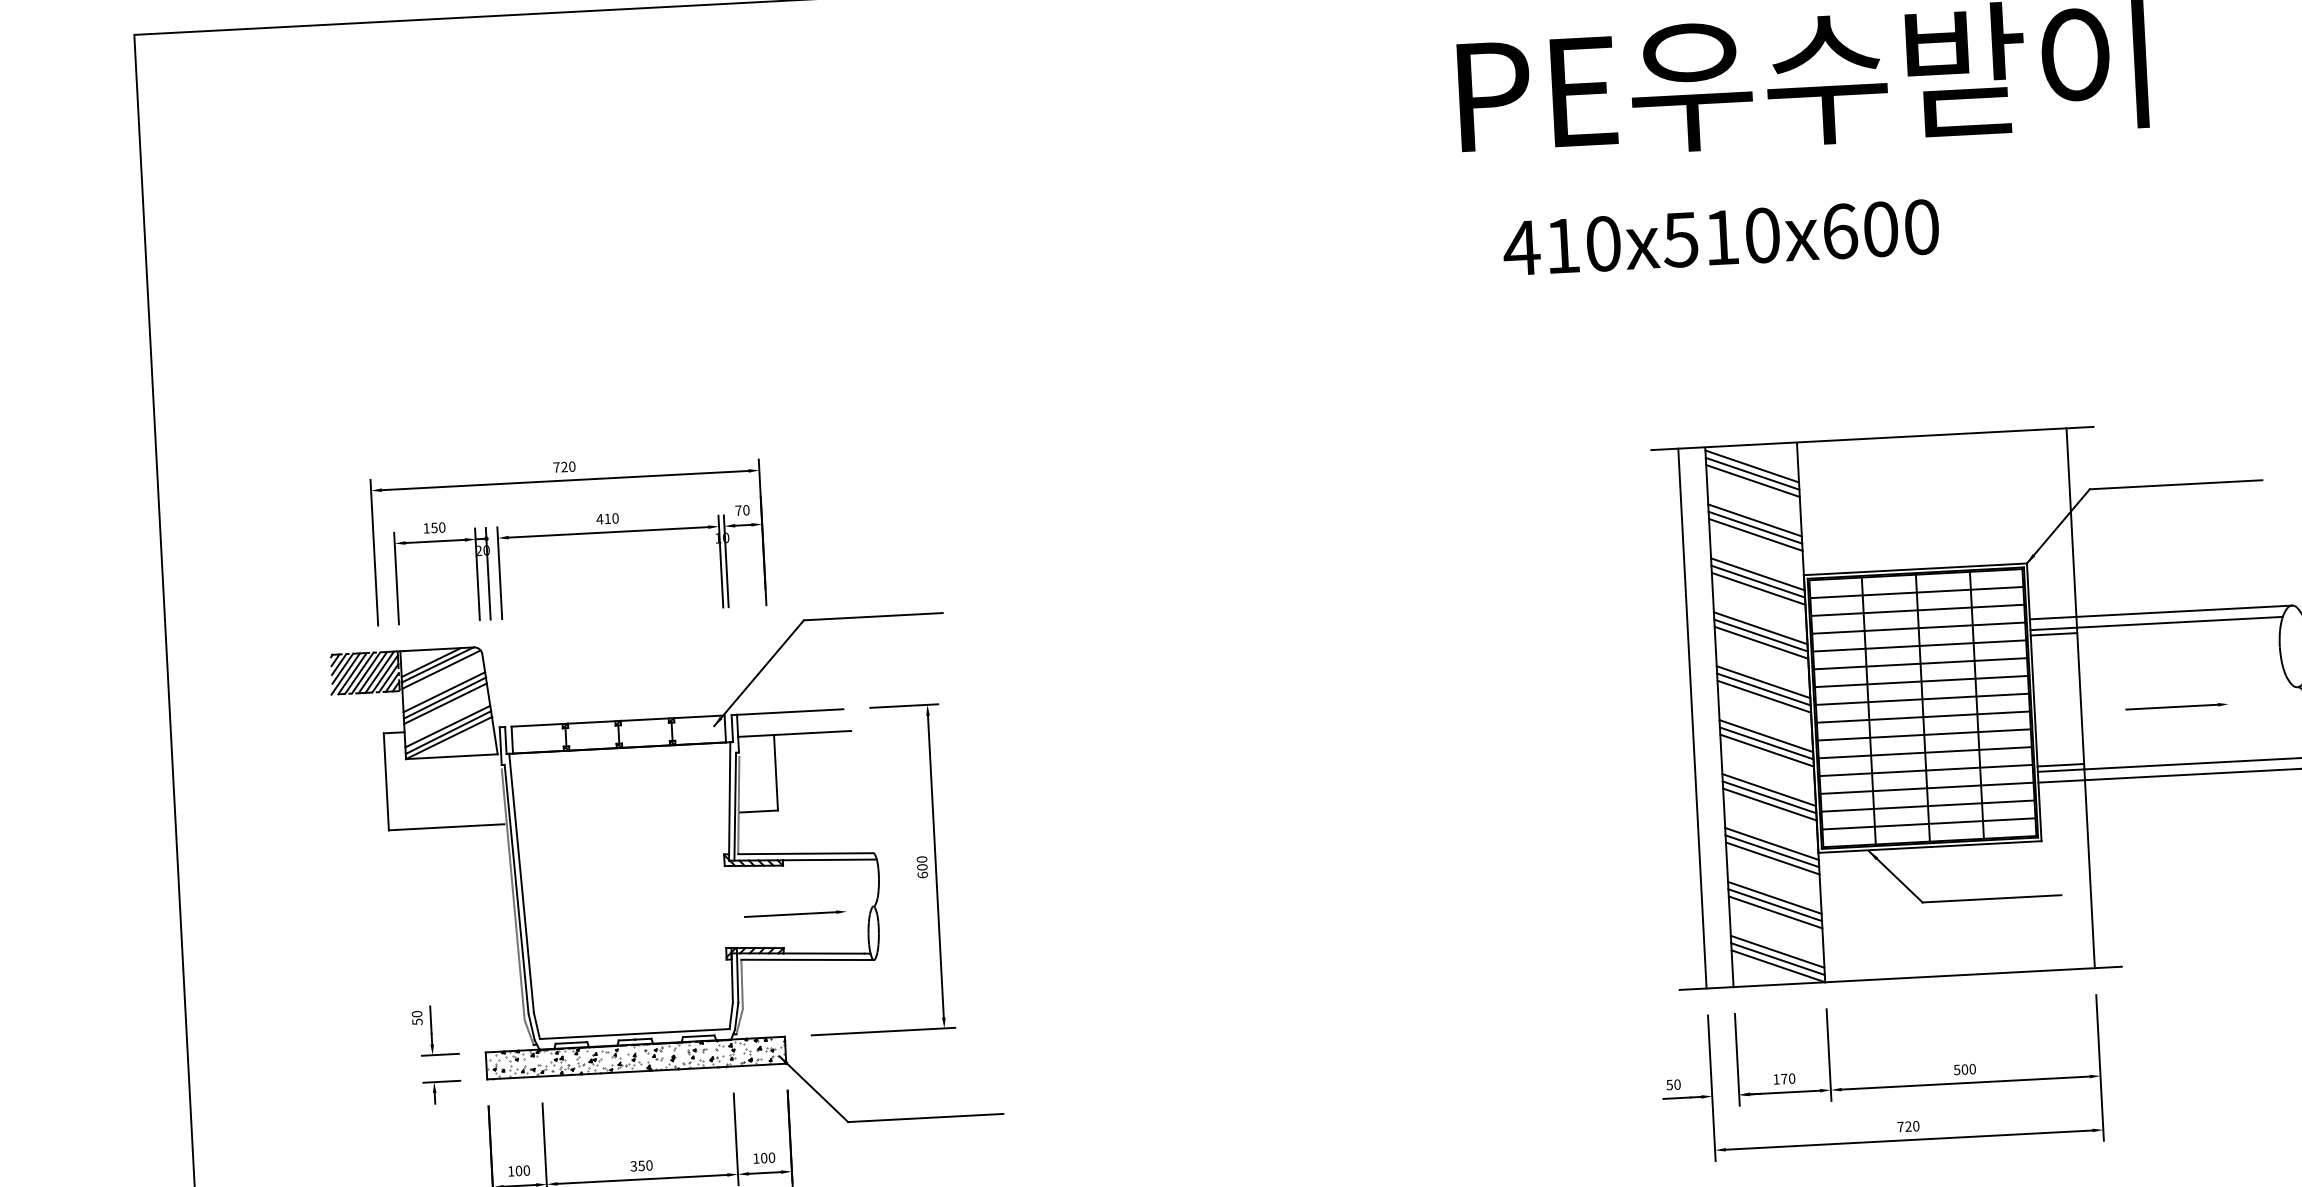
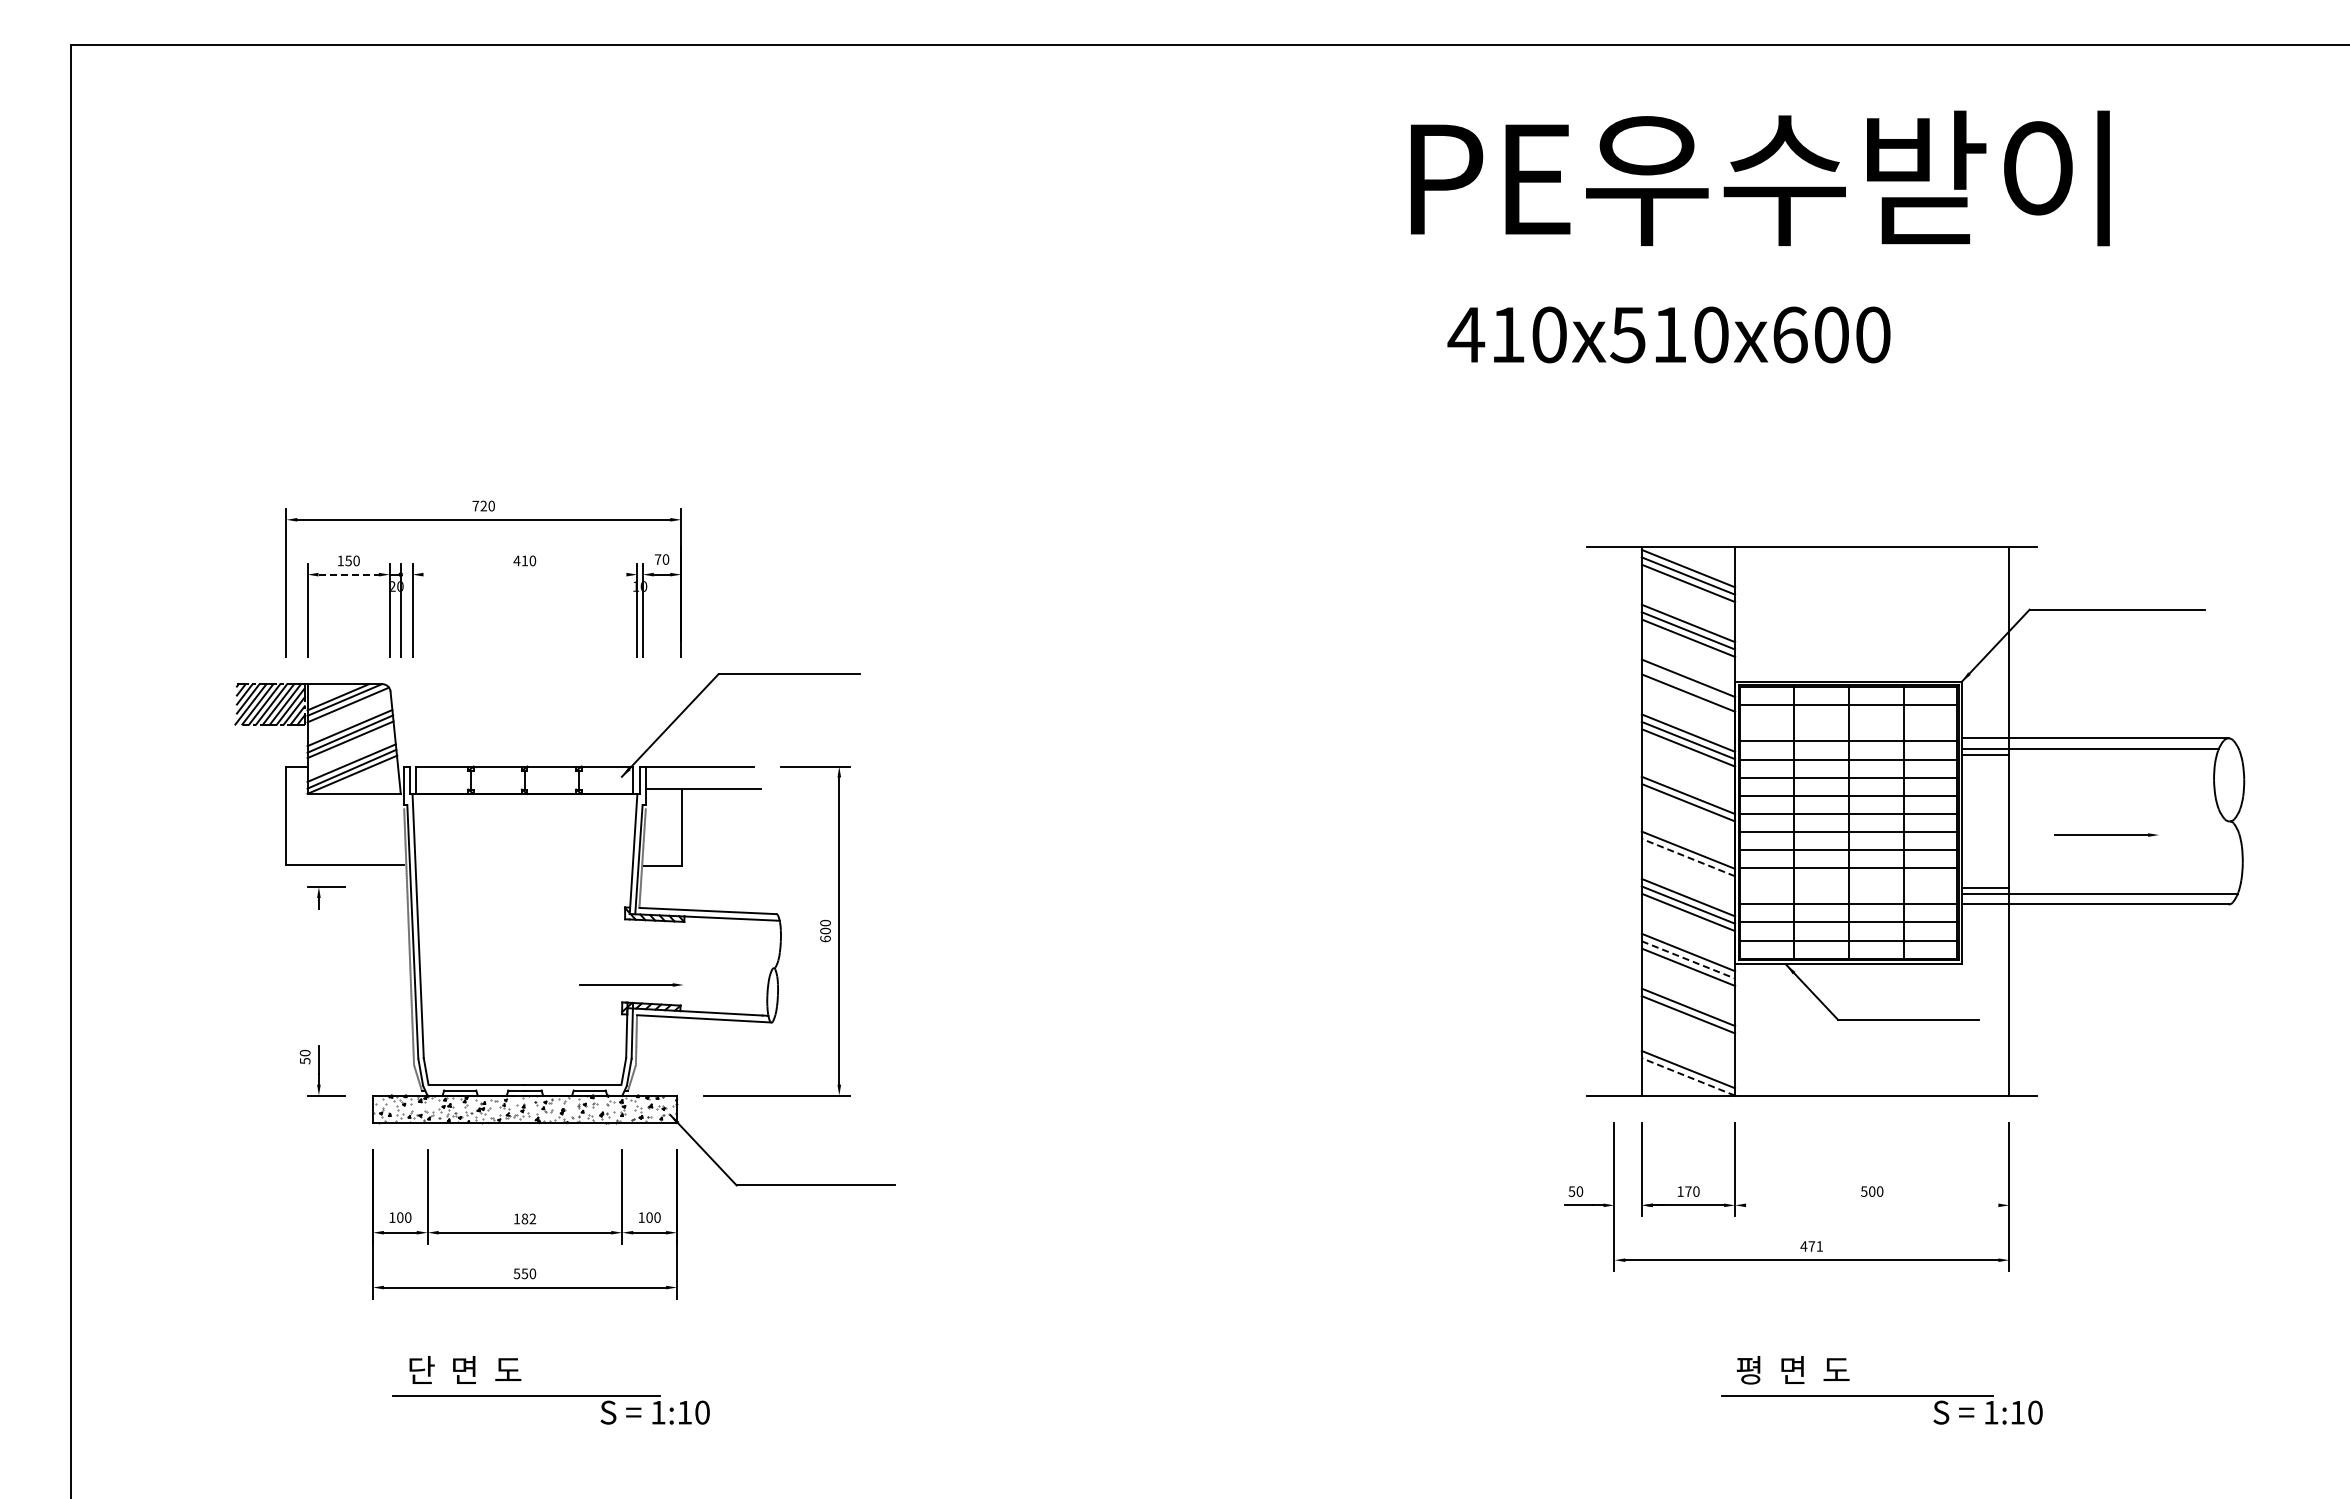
line: (608, 532) -> (524, 574), removed
line: (435, 541) -> (349, 574), solid -> dashed
line: (1758, 581) -> (1688, 685), removed
line: (1917, 610) -> (1848, 723), removed
line: (1763, 681) -> (1688, 787), removed
line: (1692, 717) -> (1614, 820), removed
line: (1766, 735) -> (1688, 842), removed
line: (1767, 750) -> (1688, 857), solid -> dashed
line: (1925, 770) -> (1848, 886), removed
line: (1772, 851) -> (1688, 960), solid -> dashed
line: (1775, 911) -> (1688, 1021), removed
part: (794, 913) -> (630, 984), moved
line: (1777, 951) -> (1688, 1061), removed
line: (1778, 965) -> (1688, 1076), solid -> dashed
line: (1965, 1083) -> (1872, 1205), removed
part: (442, 1092) -> (326, 897), moved
text: (1908, 1126) -> (1811, 1246), 720 -> 471
text: (641, 1165) -> (524, 1218), 350 -> 182

